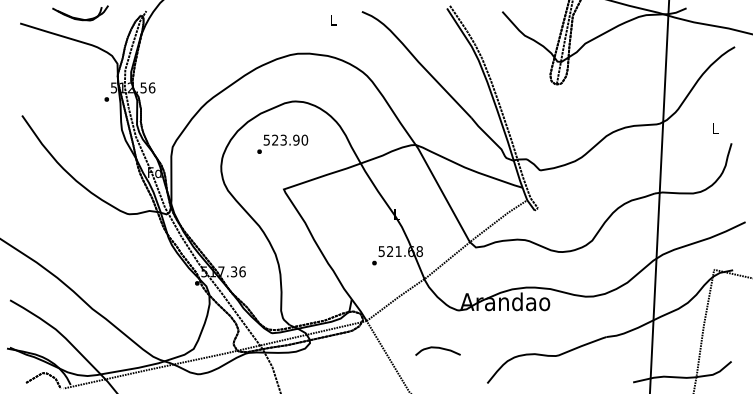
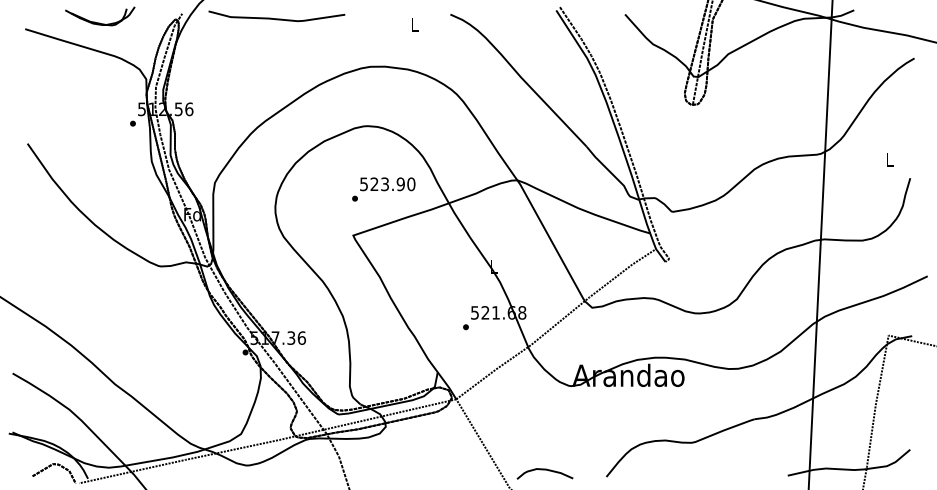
curve: (222, 14) -> (276, 18), added
text: (282, 144) -> (383, 189), moved
curve: (437, 348) -> (544, 470), moved

